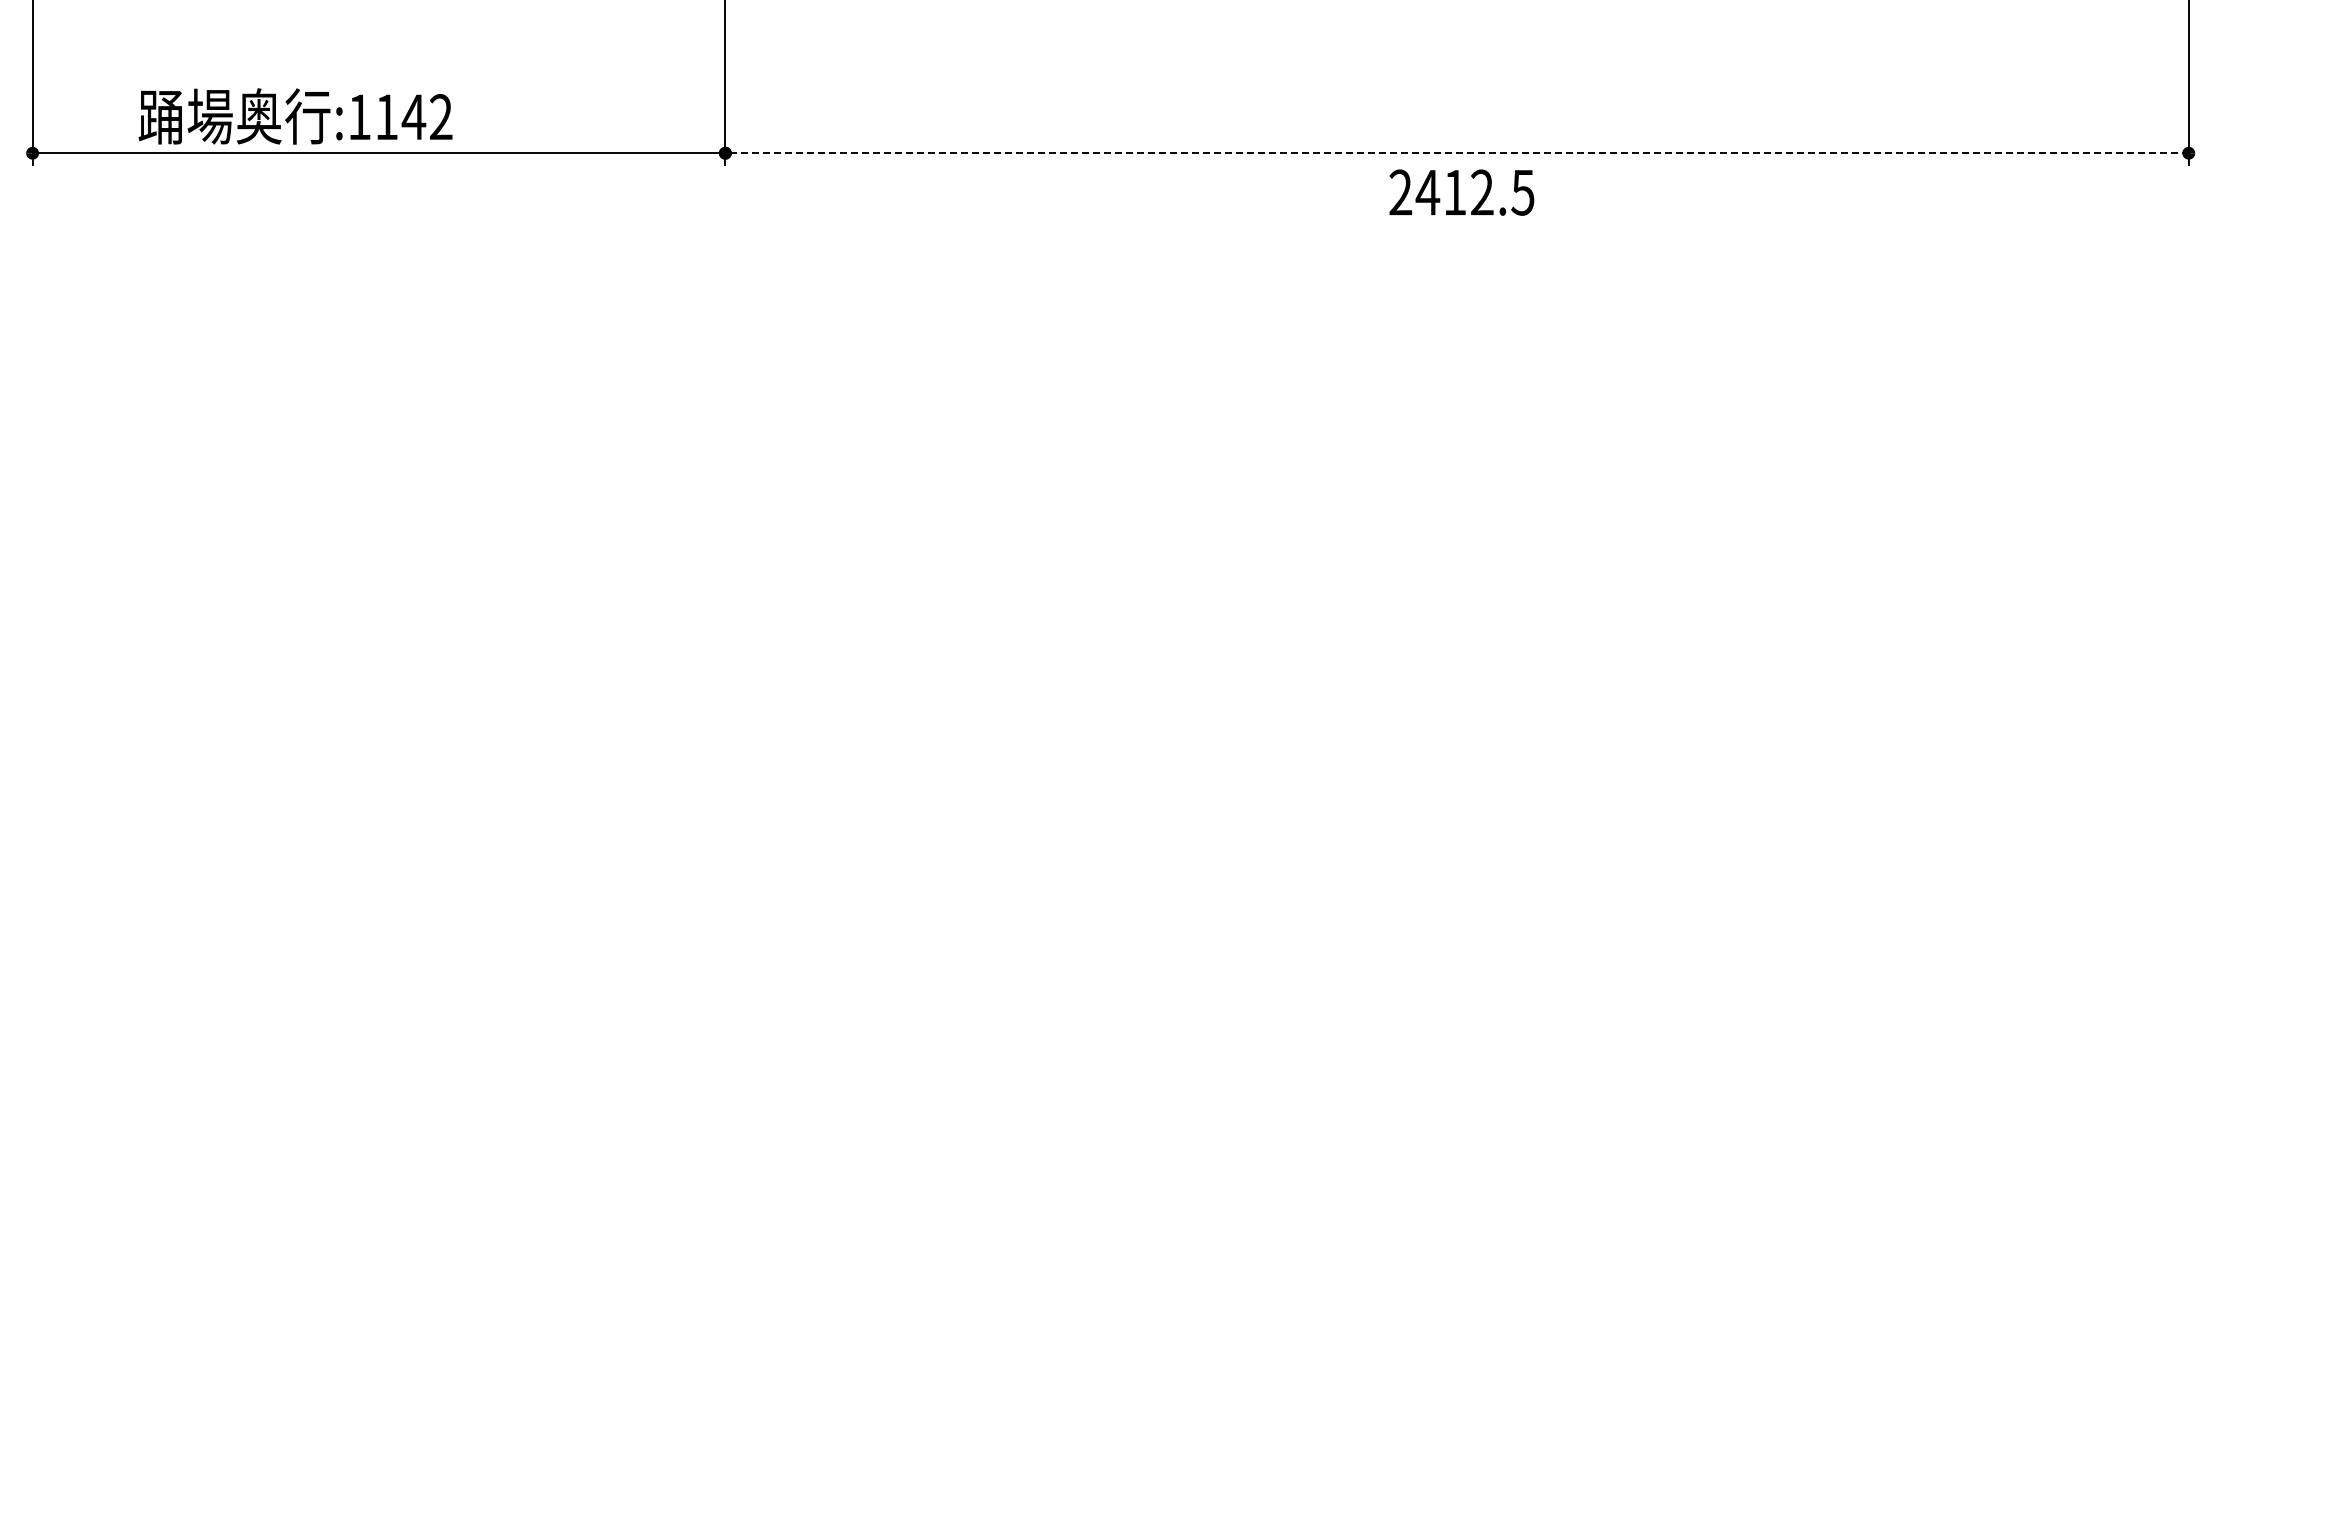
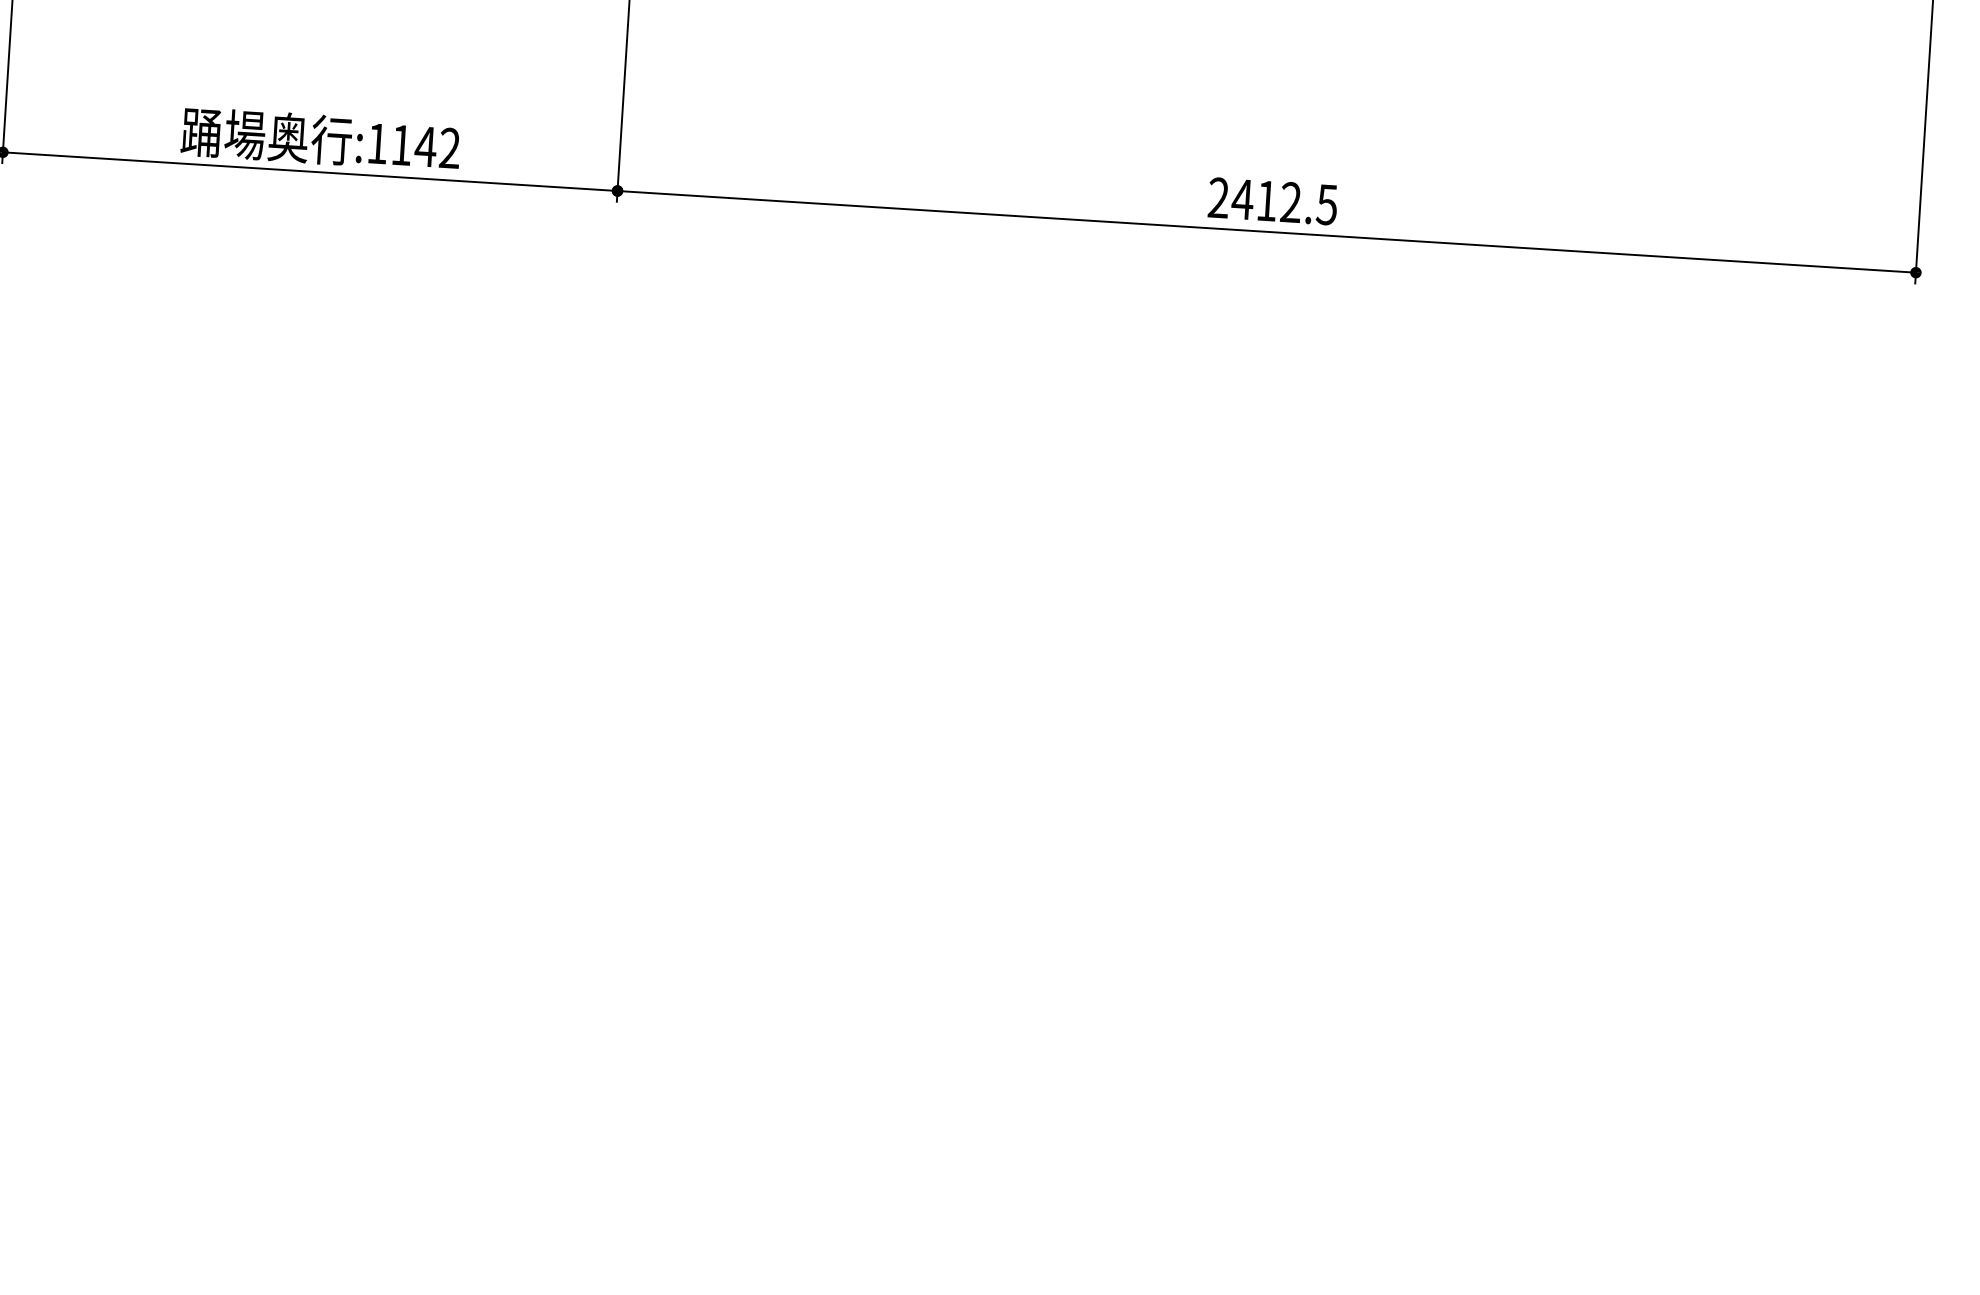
text: (295, 116) -> (320, 139), moved
line: (1457, 153) -> (1267, 232), dashed -> solid
text: (1461, 192) -> (1272, 201), moved

